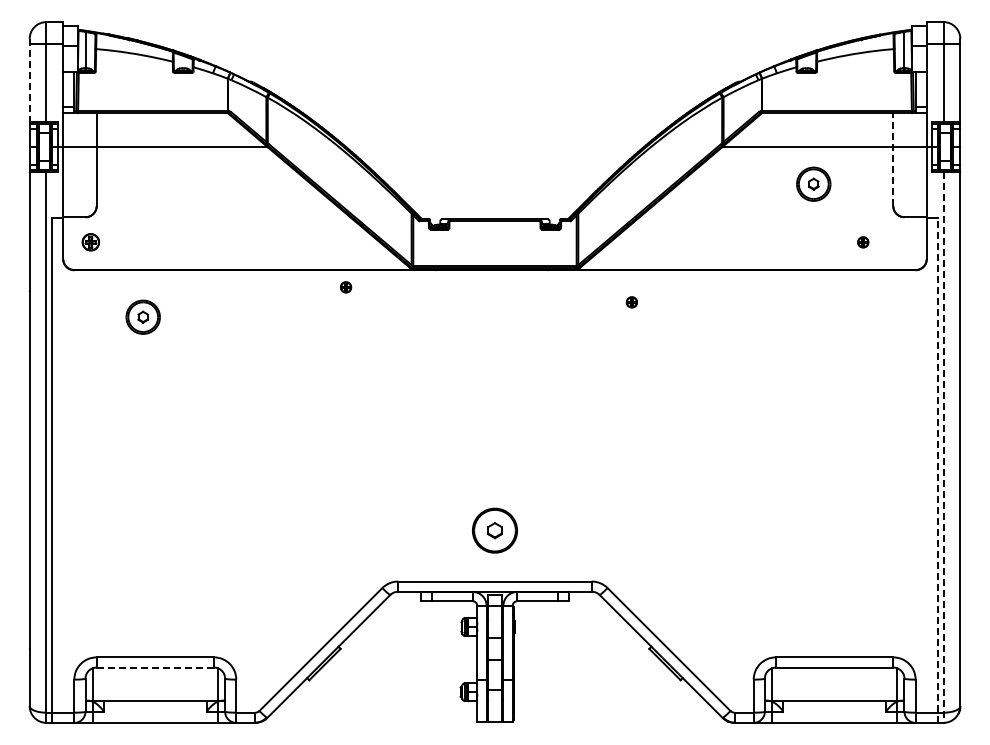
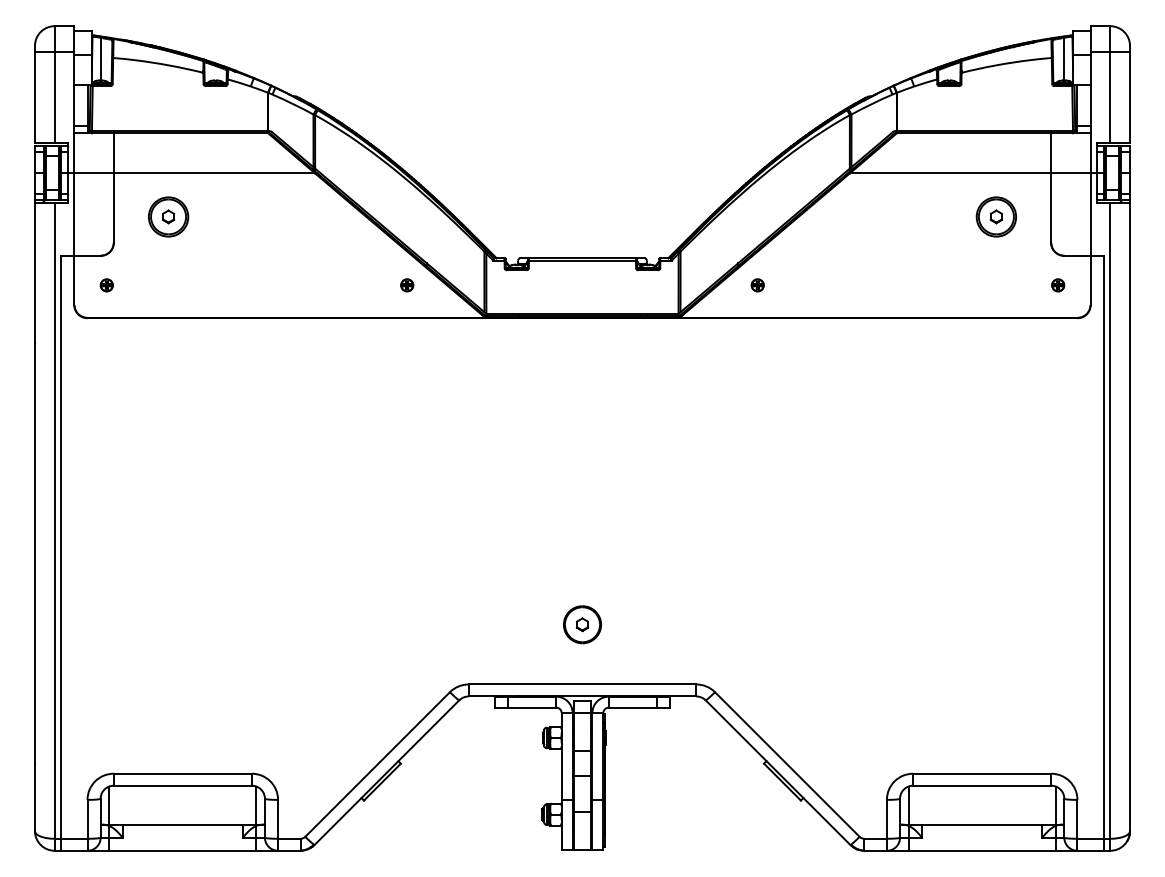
line: (29, 80) -> (34, 94), dashed -> solid
line: (893, 159) -> (1051, 187), dashed -> solid
part: (813, 183) -> (996, 216), moved
part: (90, 242) -> (106, 285), size x0.62
part: (863, 242) -> (1058, 285), moved
part: (346, 287) -> (407, 285), moved
part: (631, 302) -> (757, 285), moved
part: (142, 316) -> (167, 216), moved
line: (943, 447) -> (1110, 526), dashed -> solid
line: (937, 470) -> (1103, 553), dashed -> solid
part: (494, 530) -> (581, 624), size x0.71
line: (155, 667) -> (183, 785), dashed -> solid

